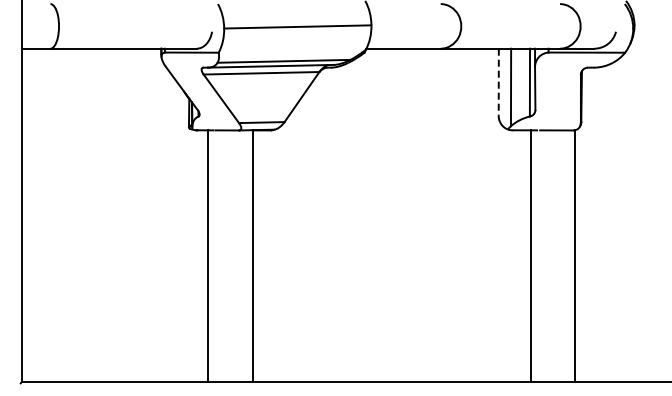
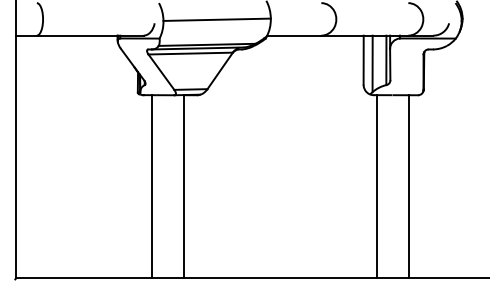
line: (498, 82) -> (363, 60), dashed -> solid
line: (531, 255) -> (376, 186), moved
line: (575, 255) -> (409, 186), moved

